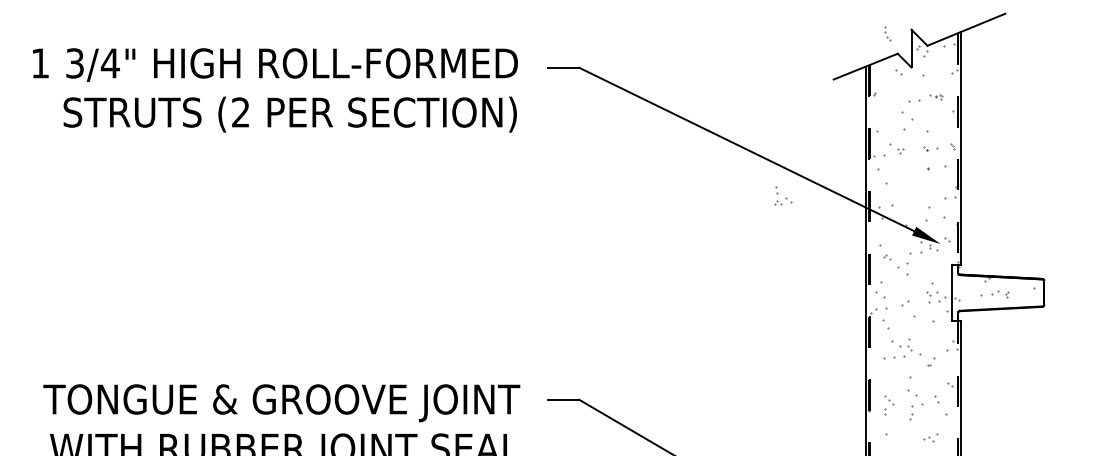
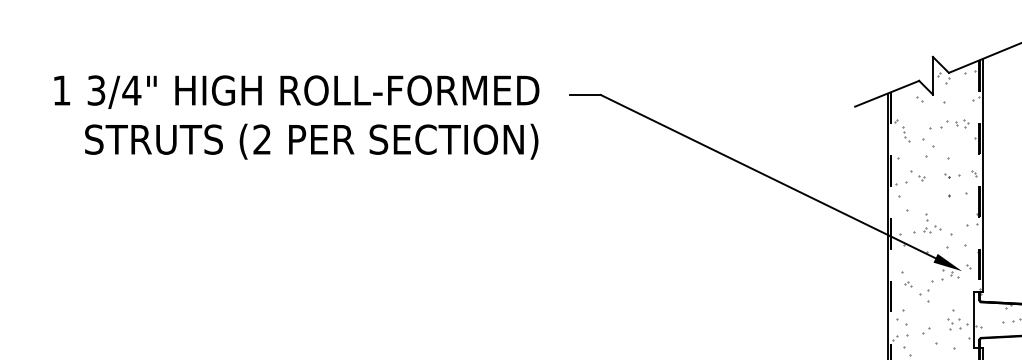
part: (887, 33) -> (905, 133), moved
part: (936, 96) -> (957, 123), size x1.67
part: (783, 195) -> (932, 222), moved

